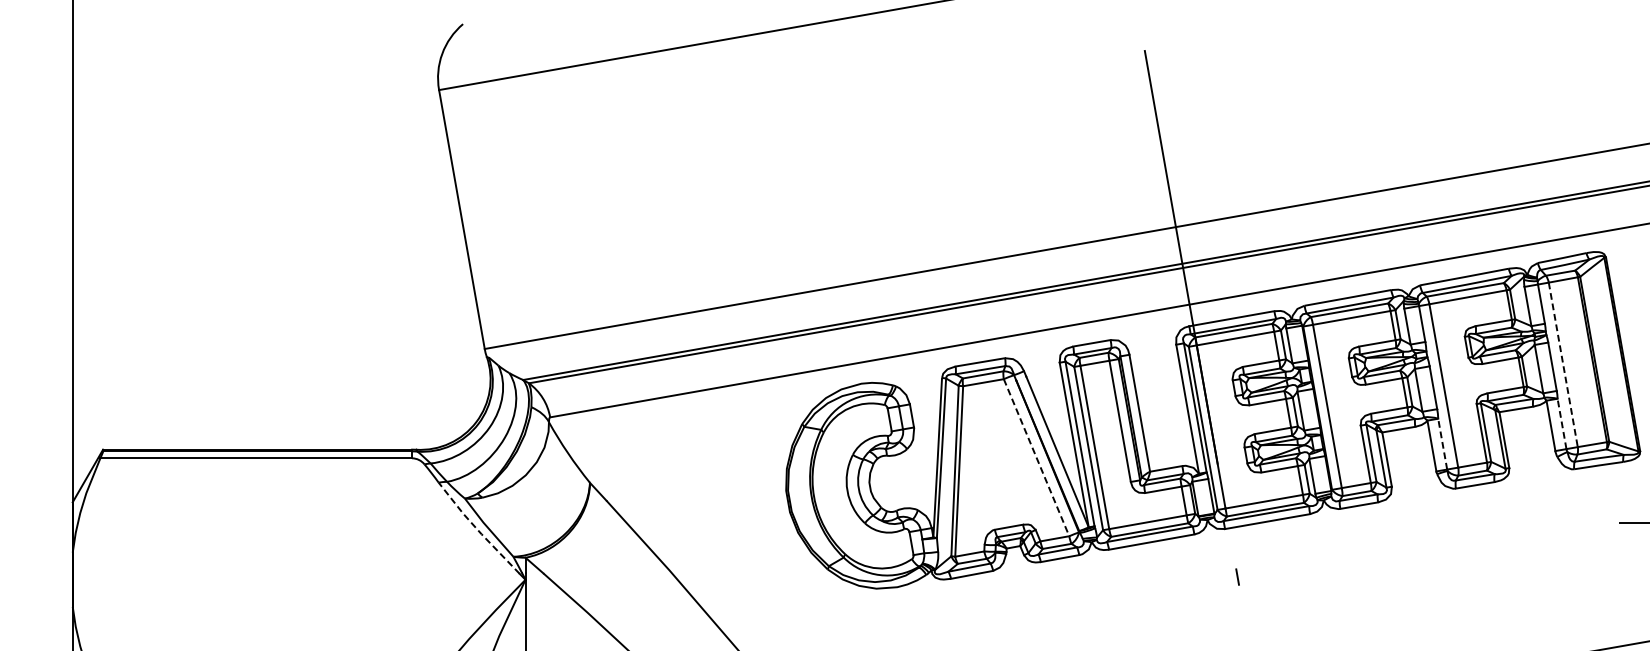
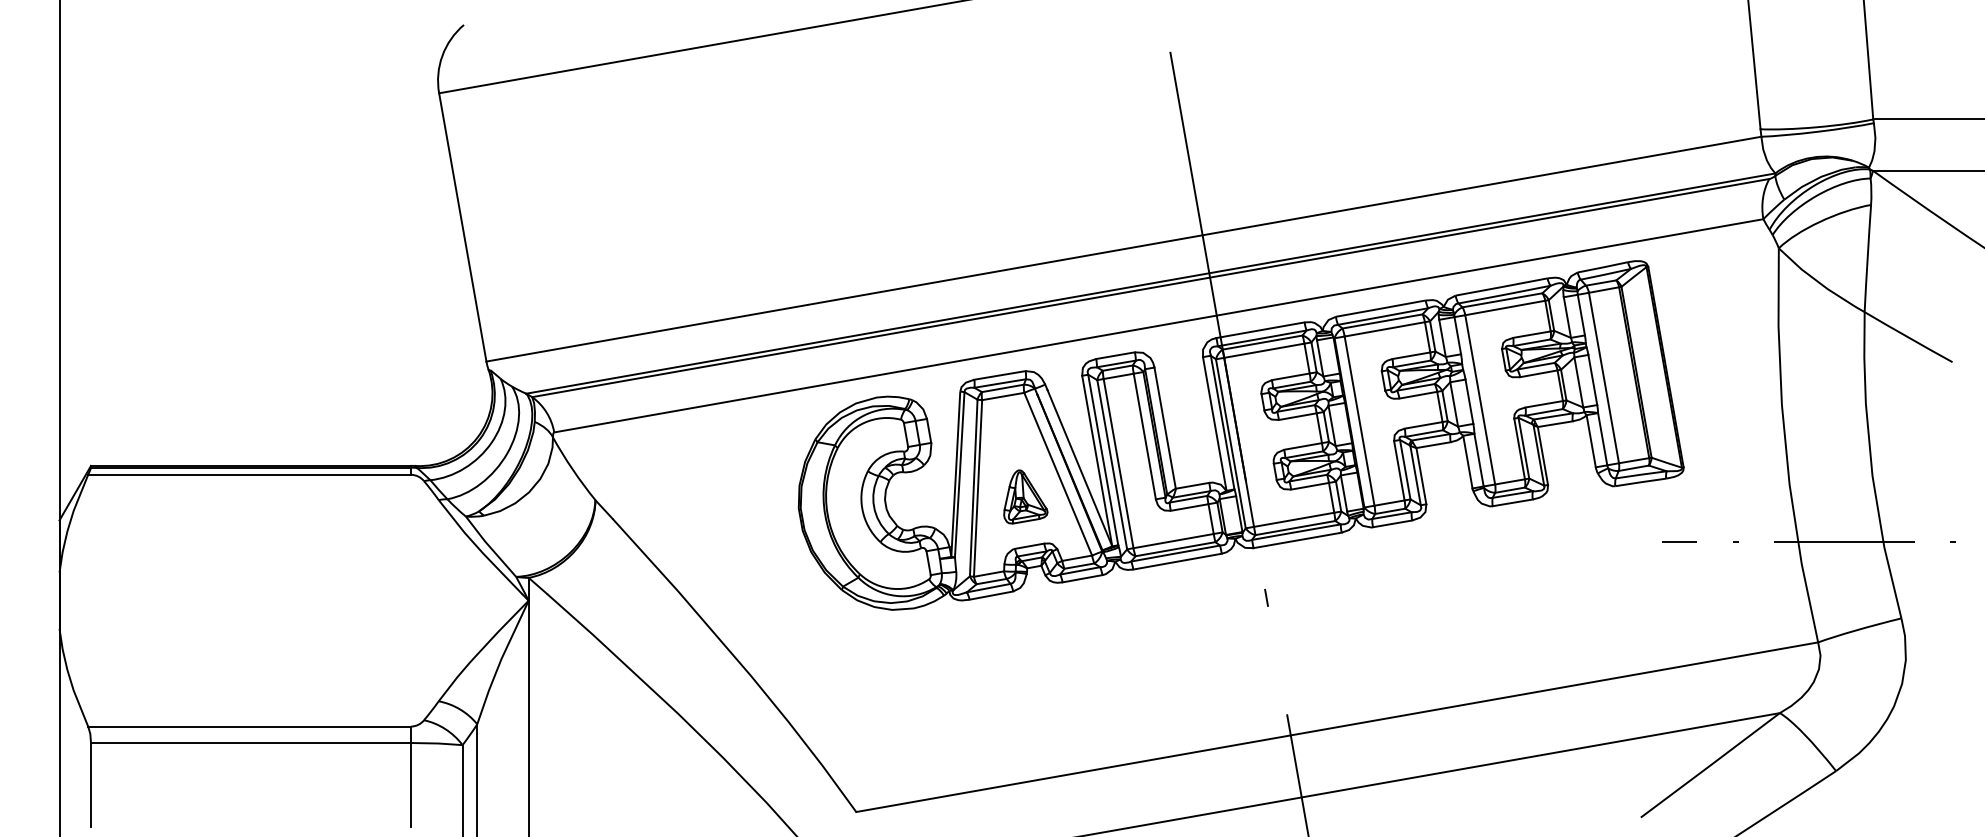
line: (1562, 365) -> (1603, 378), dashed -> solid
line: (1561, 423) -> (1602, 438), dashed -> solid
line: (1443, 444) -> (1479, 460), dashed -> solid
line: (1036, 457) -> (1058, 474), dashed -> solid
part: (1004, 479) -> (1025, 496), added
line: (477, 529) -> (478, 548), dashed -> solid

